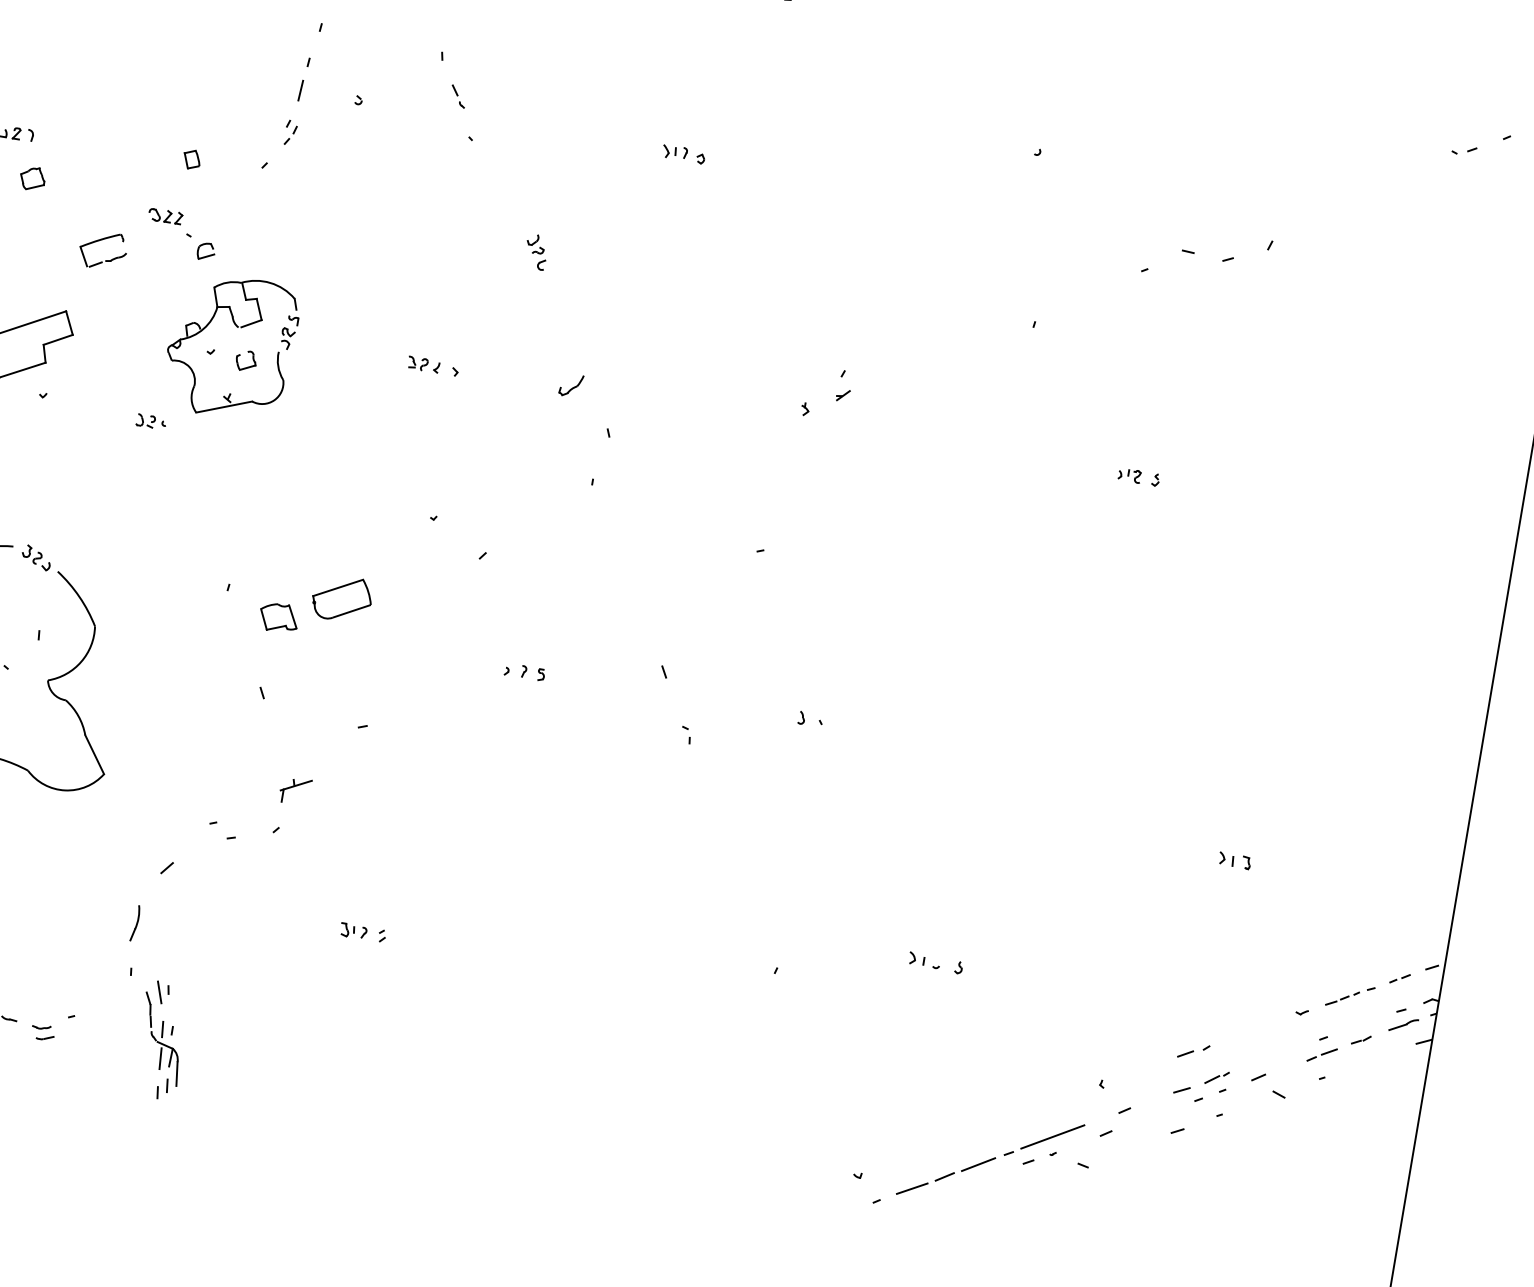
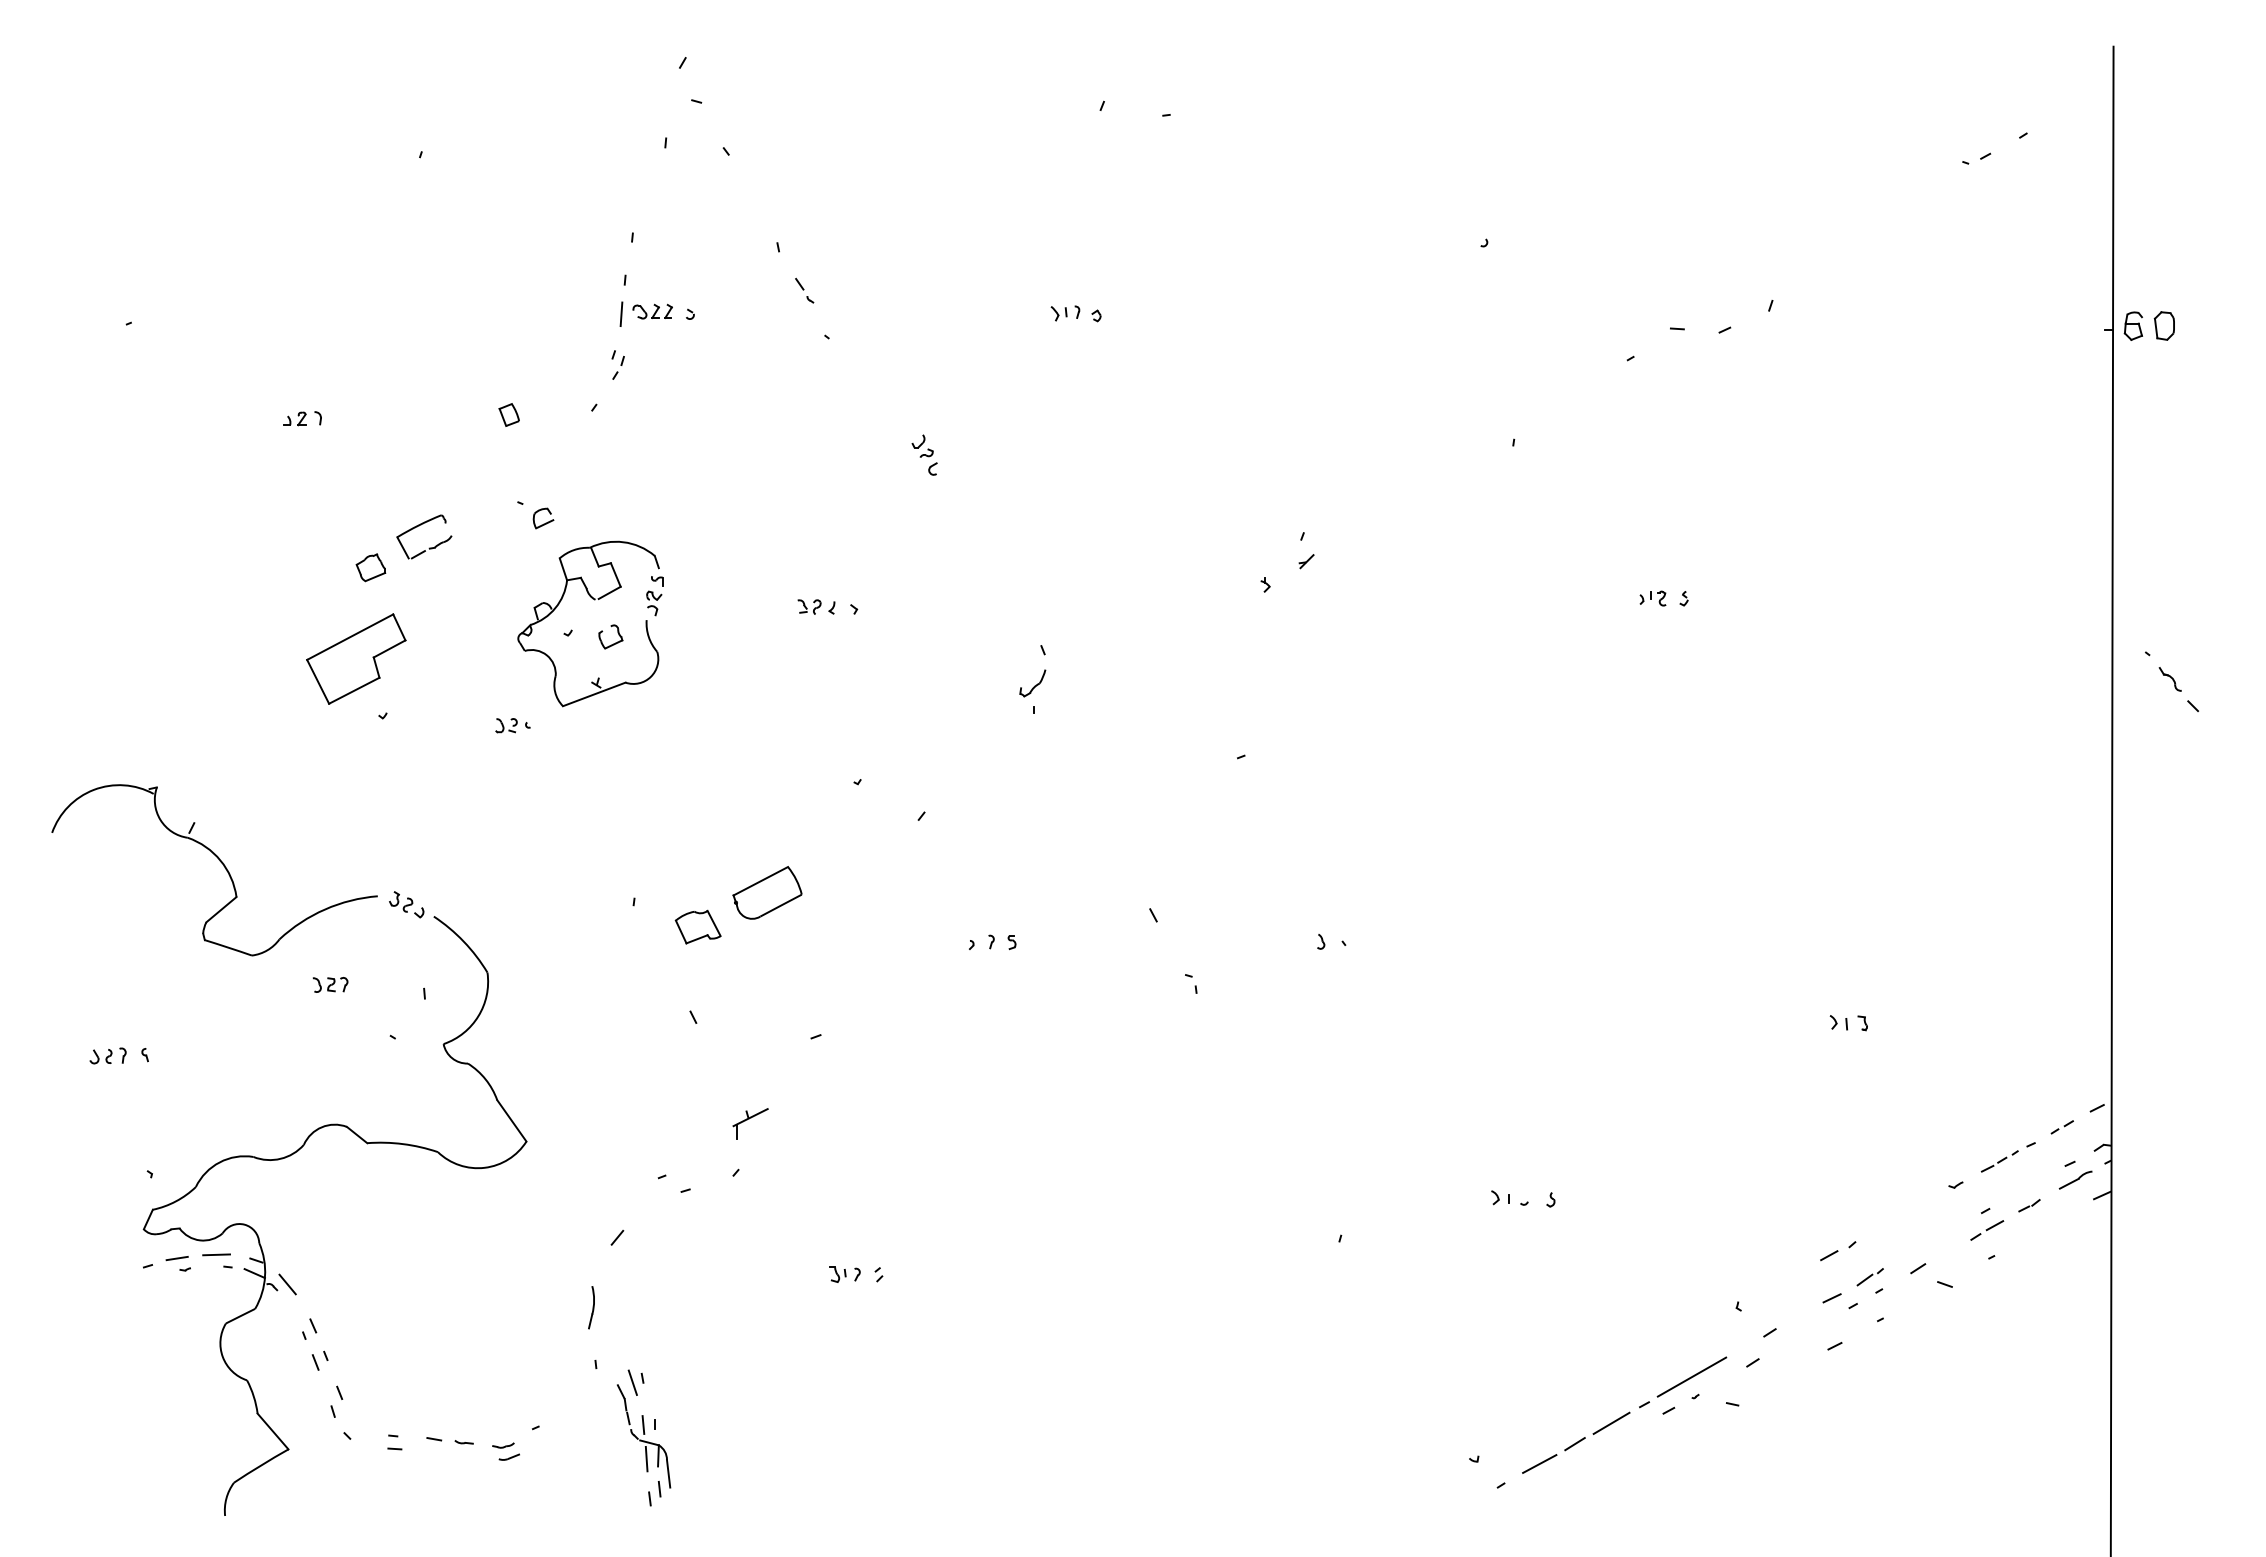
part: (32, 178) -> (370, 567), moved
part: (165, 216) -> (652, 311), moved
part: (571, 385) -> (1032, 683), moved

